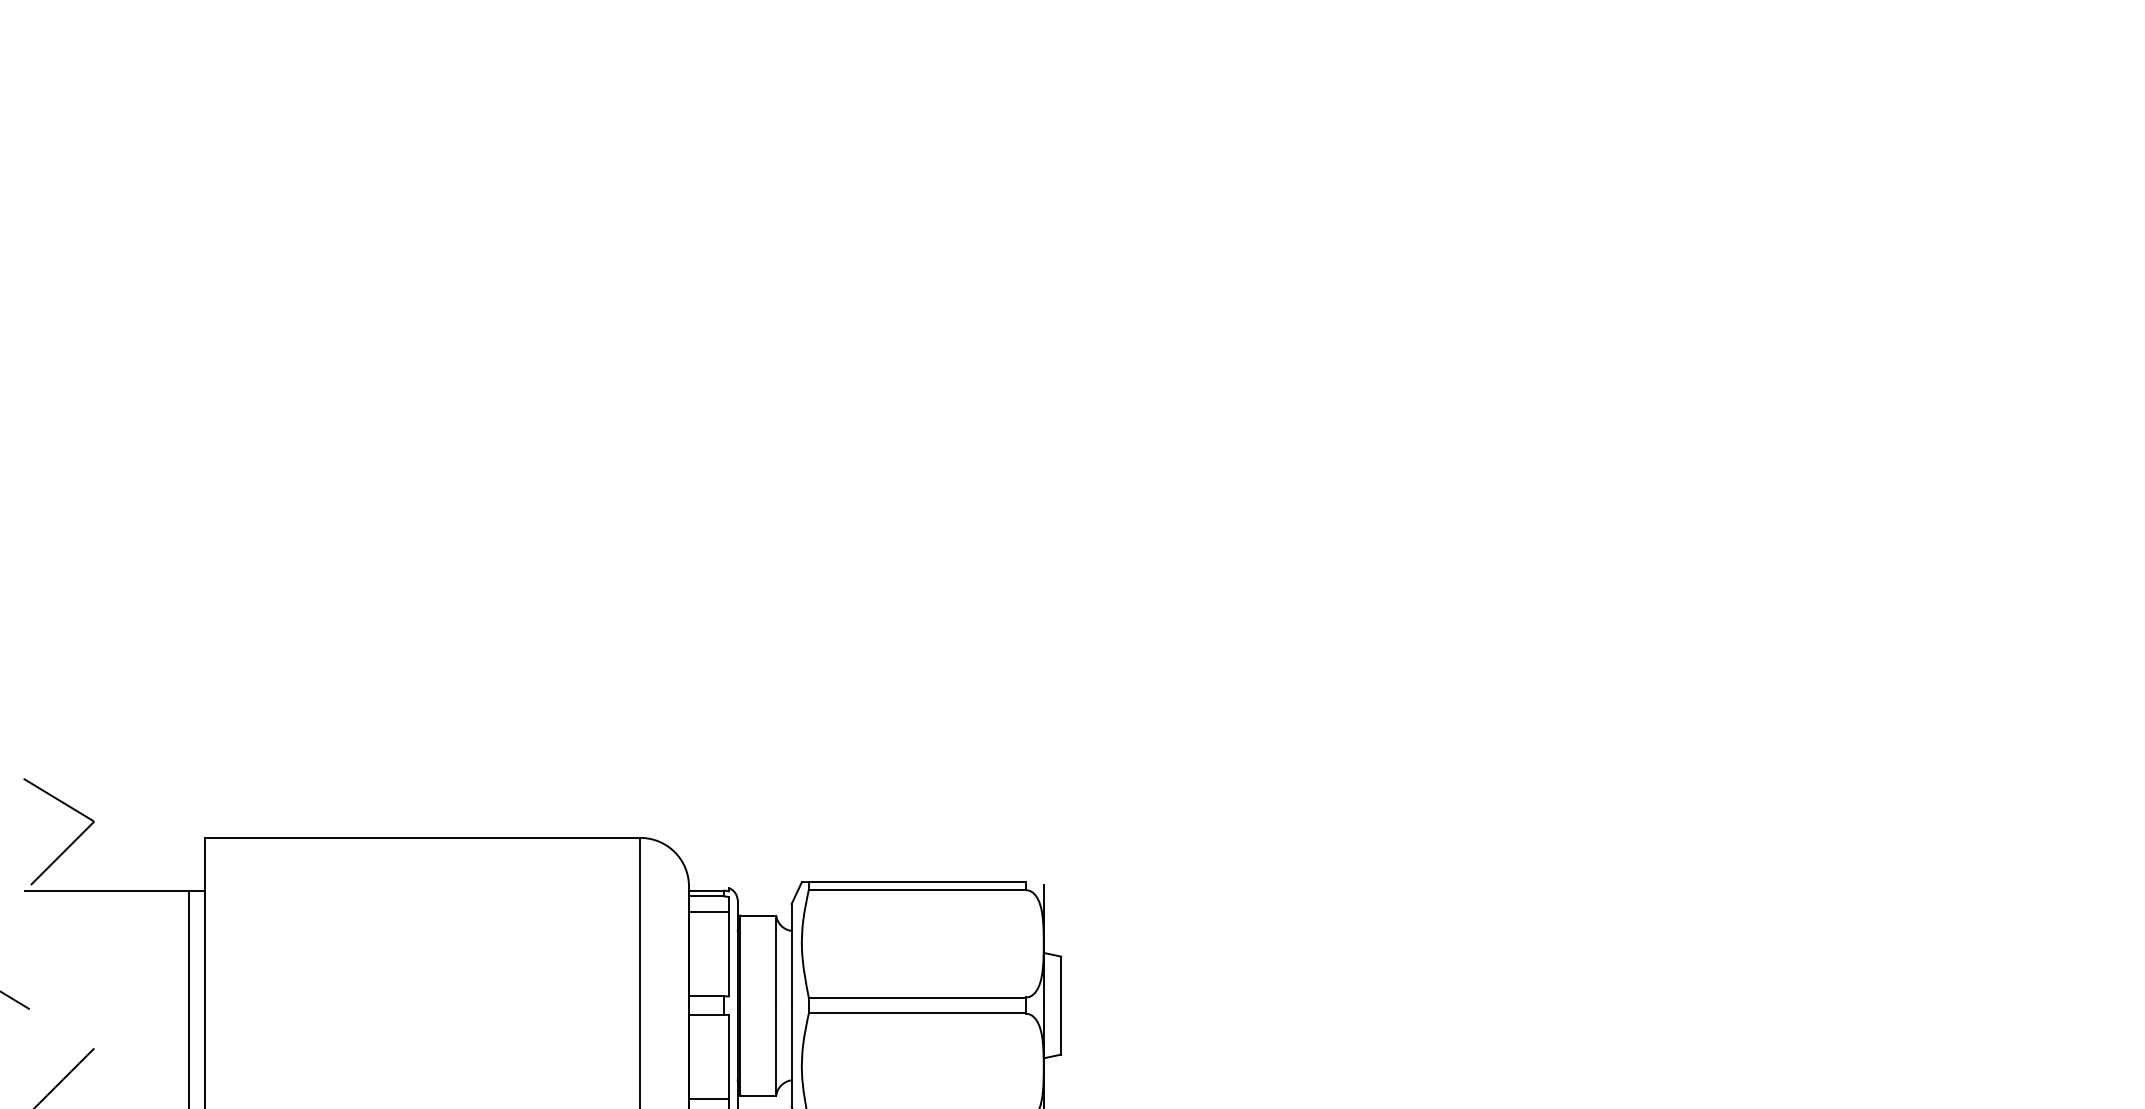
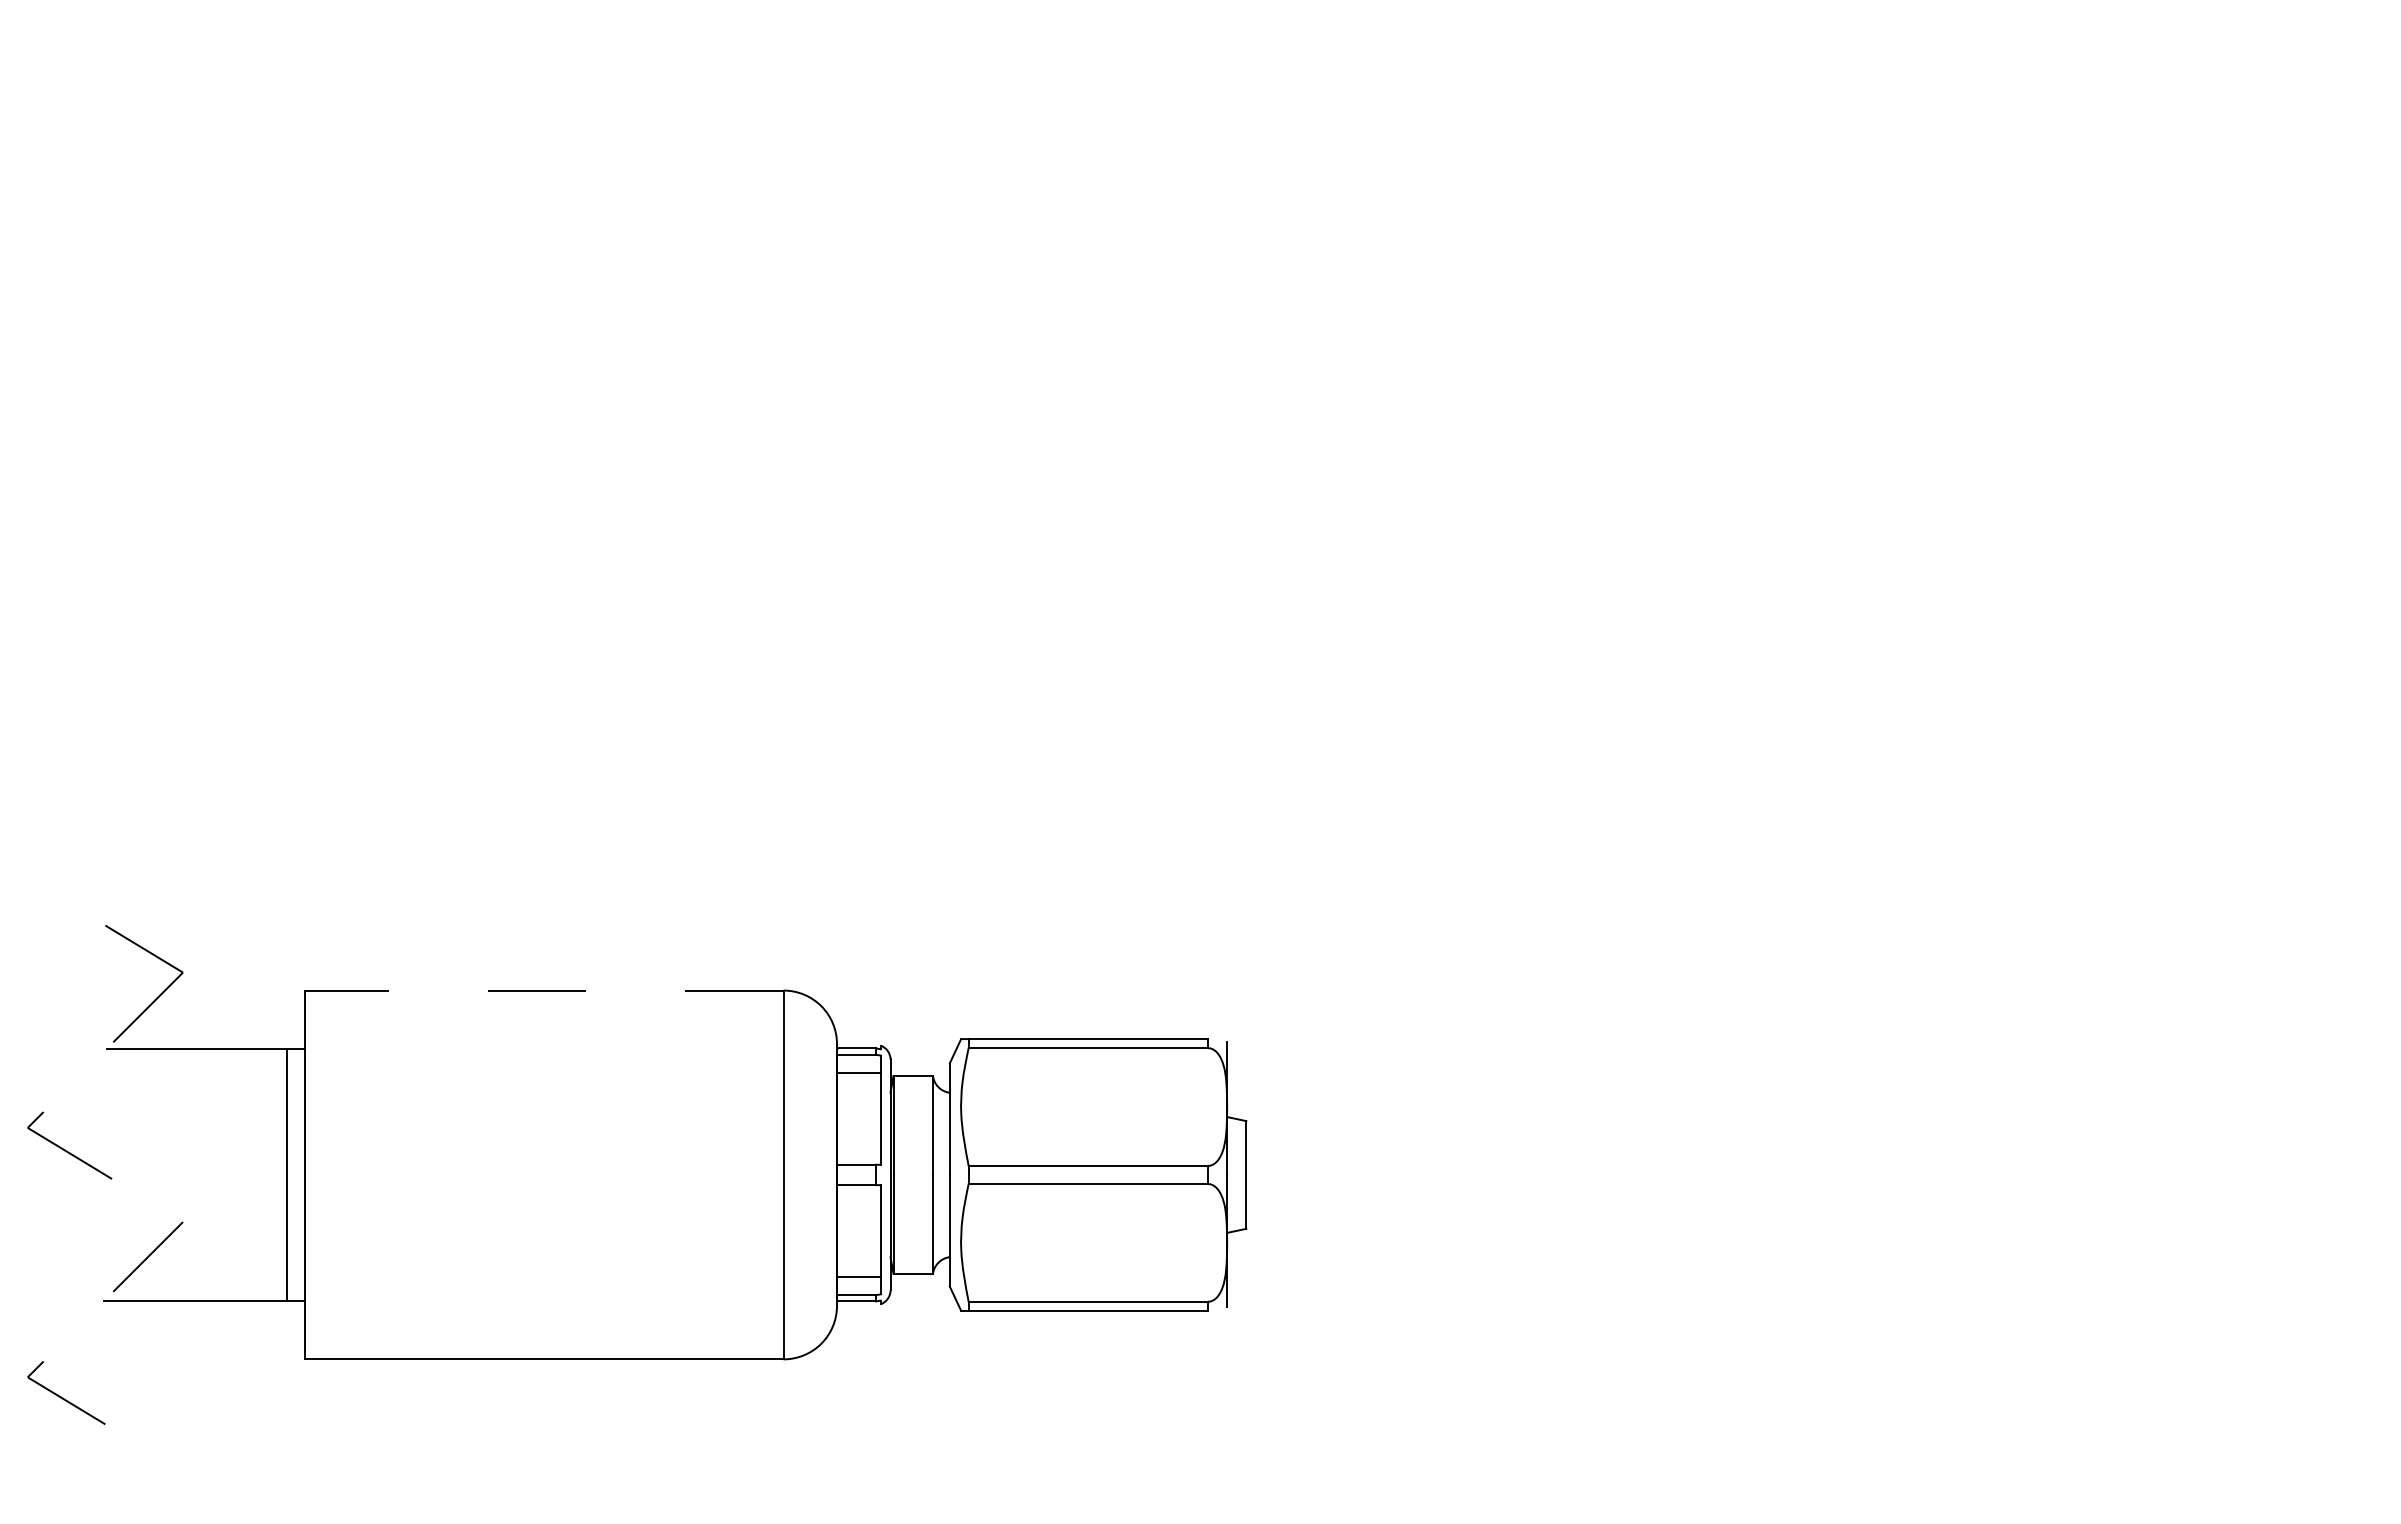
line: (422, 837) -> (543, 990), solid -> dashed

